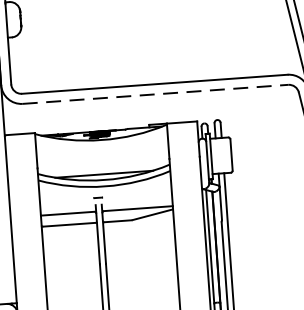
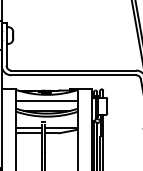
line: (157, 94) -> (74, 75), dashed -> solid
line: (103, 154) -> (47, 101), added

